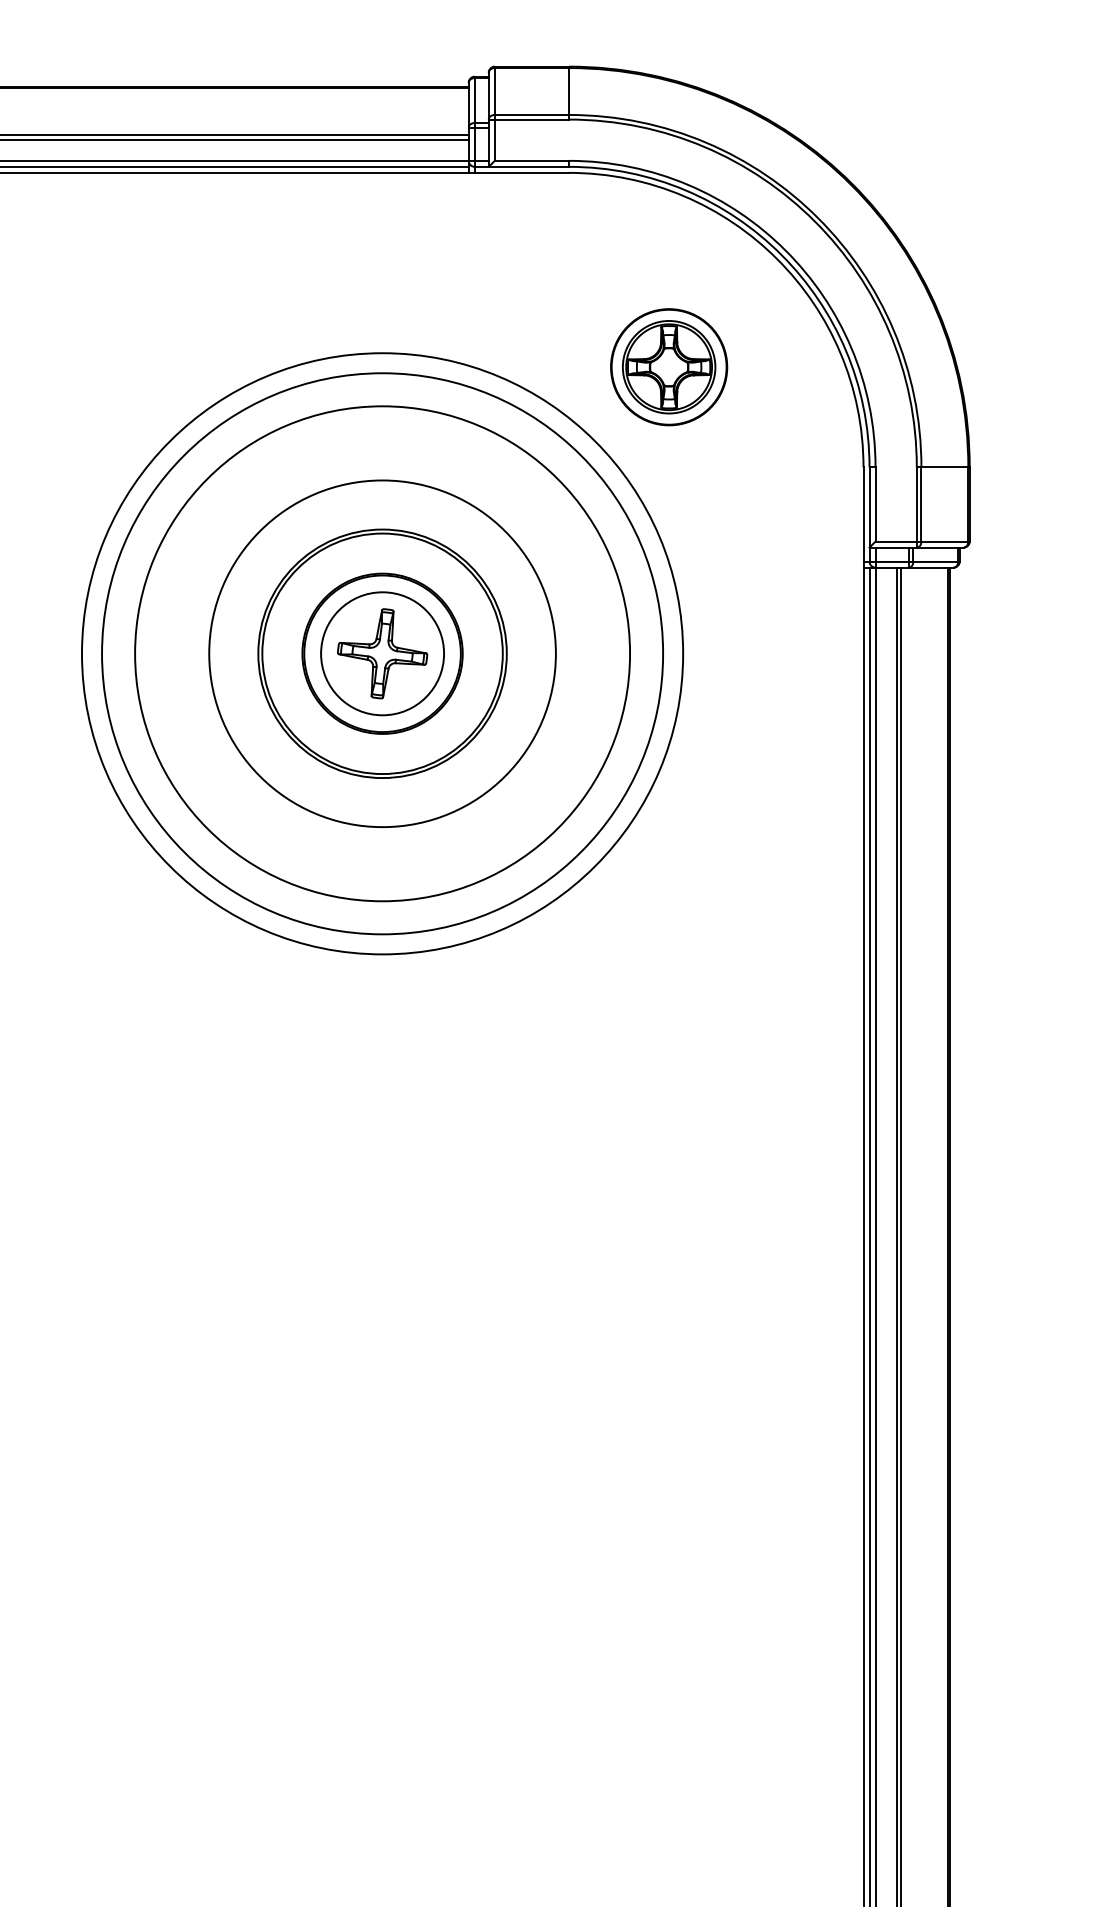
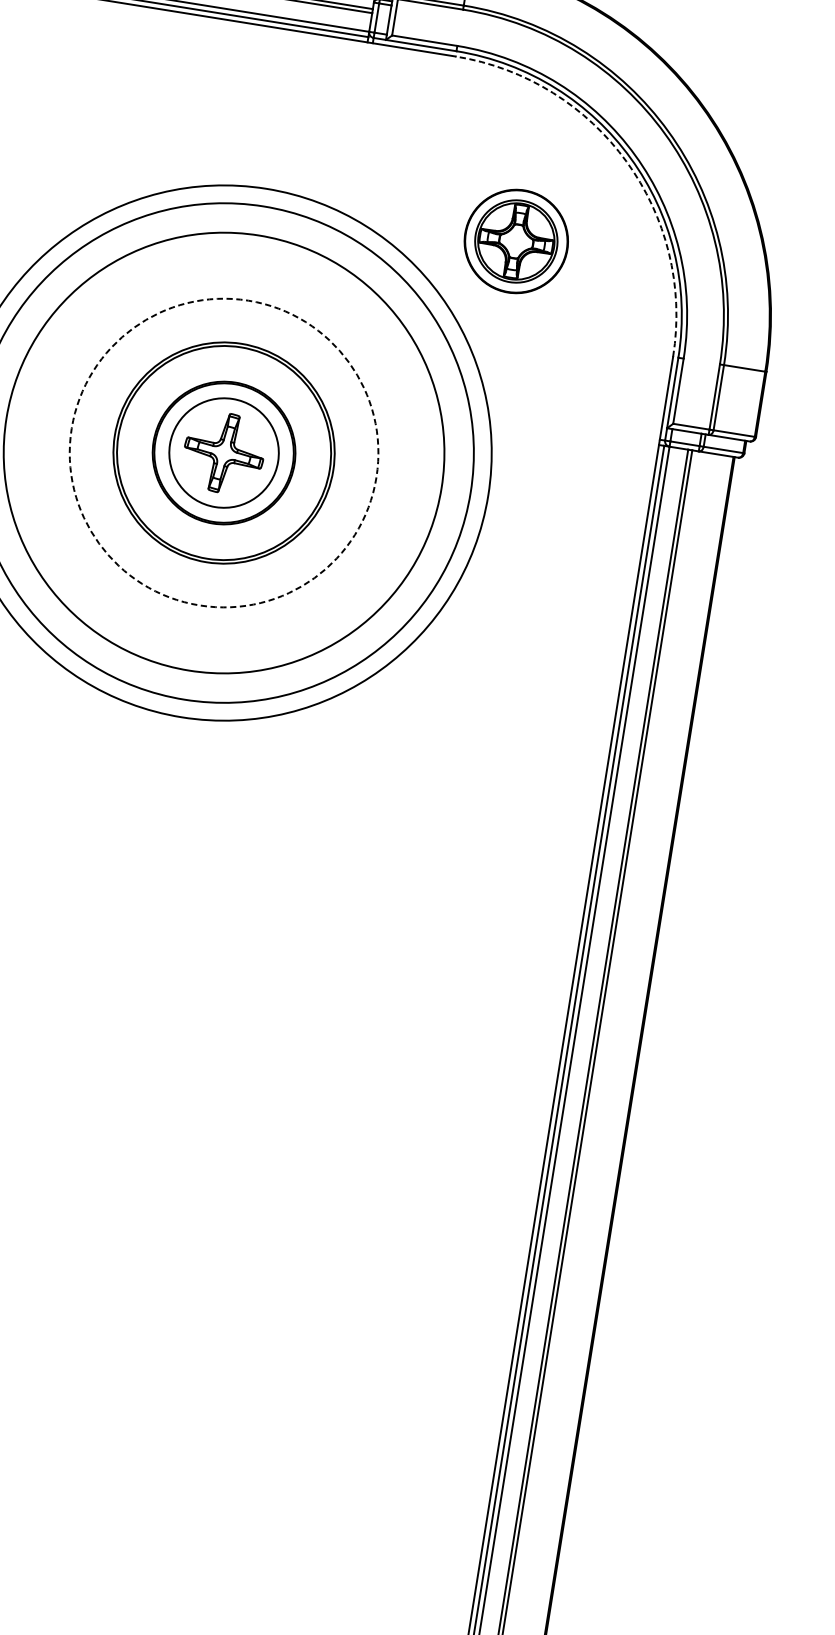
arc: (777, 259) -> (626, 162), solid -> dashed
circle: (382, 653) -> (224, 452), solid -> dashed

